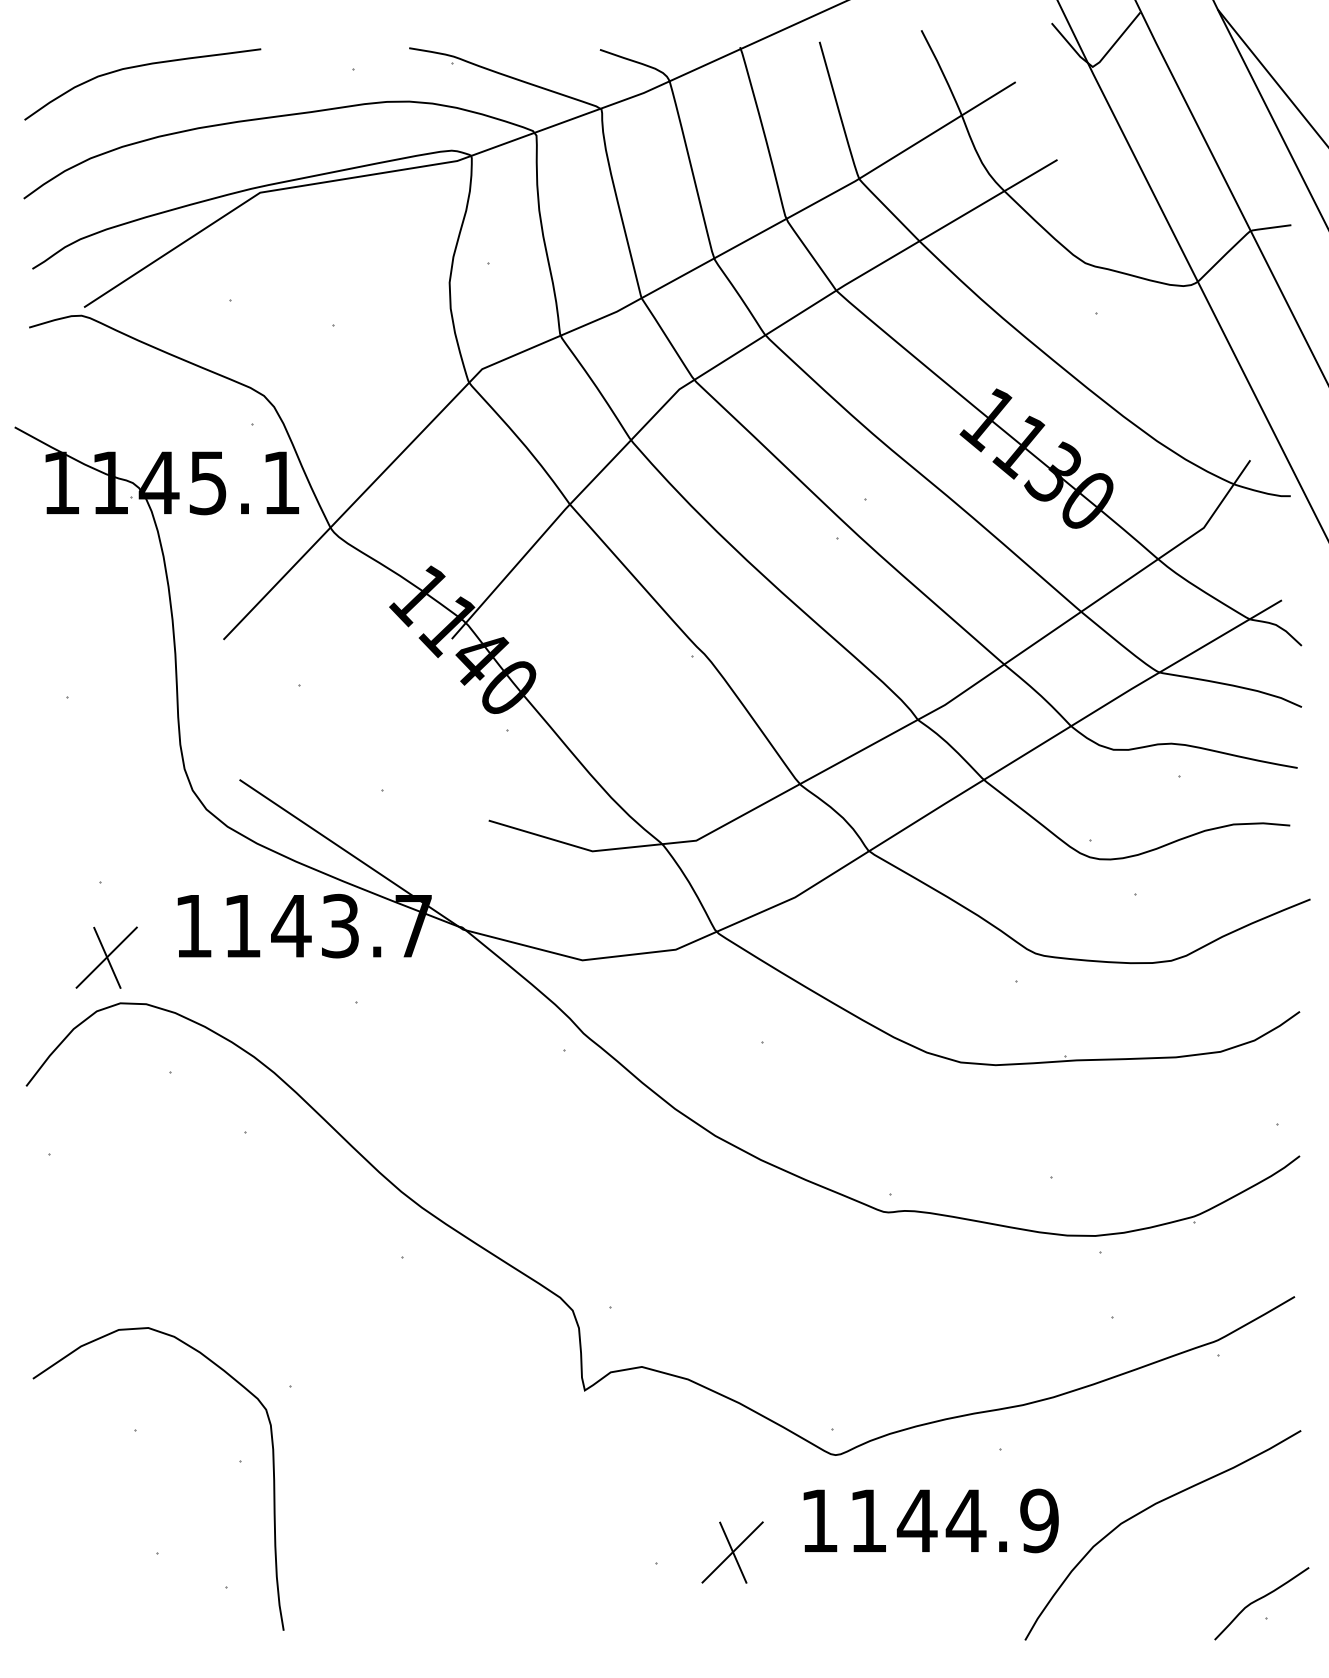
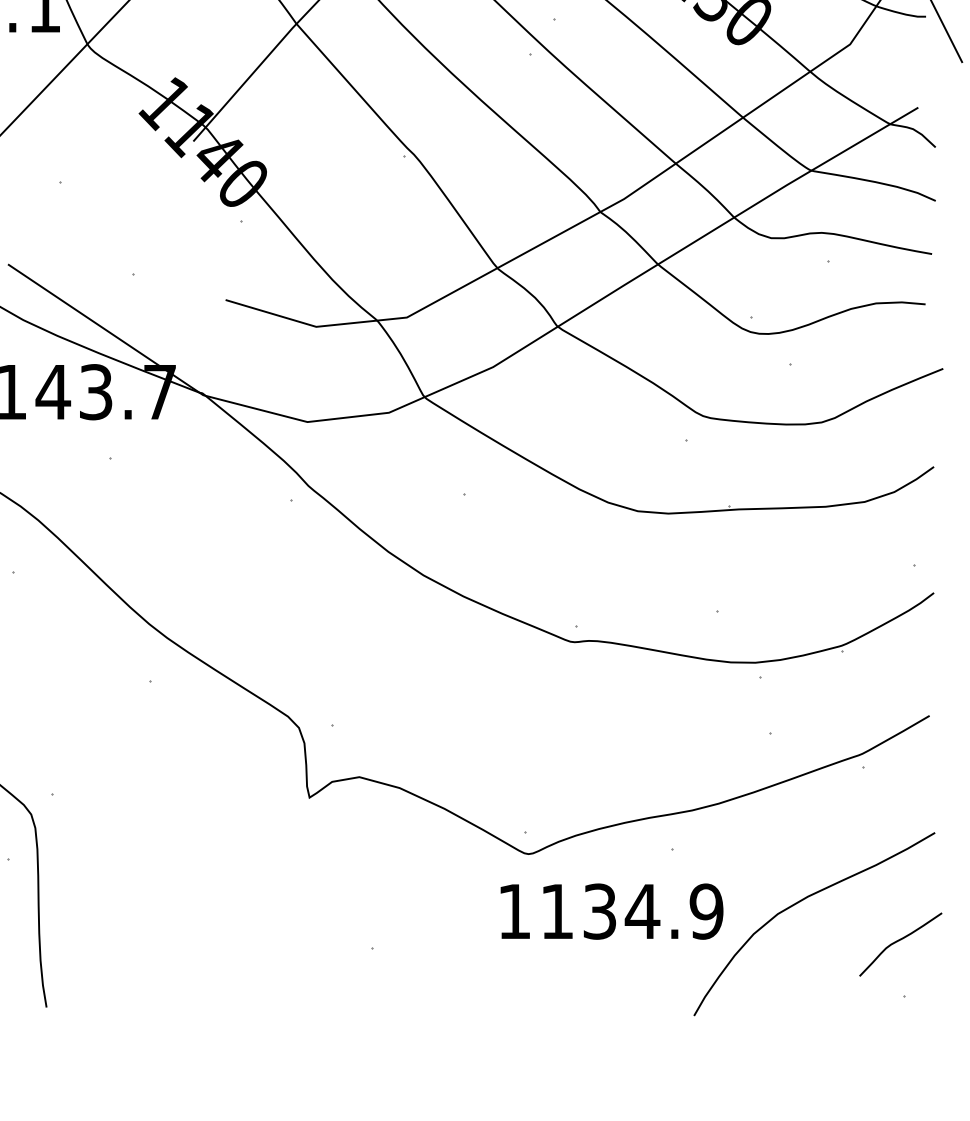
text: (916, 1520) -> (599, 911), 1144.9 -> 1134.9
part: (732, 1552) -> (438, 939), removed
curve: (1260, 1599) -> (899, 940), moved

